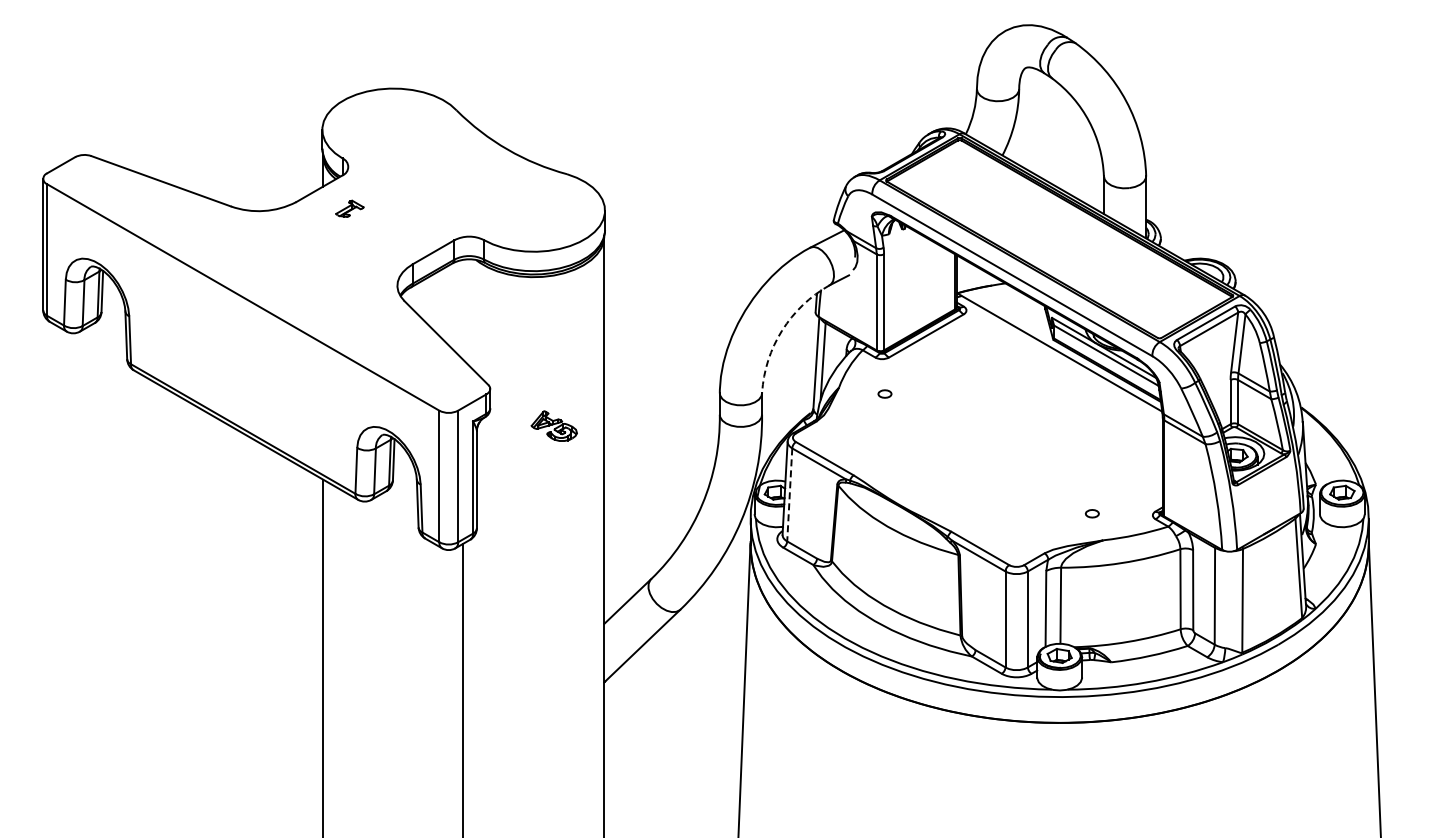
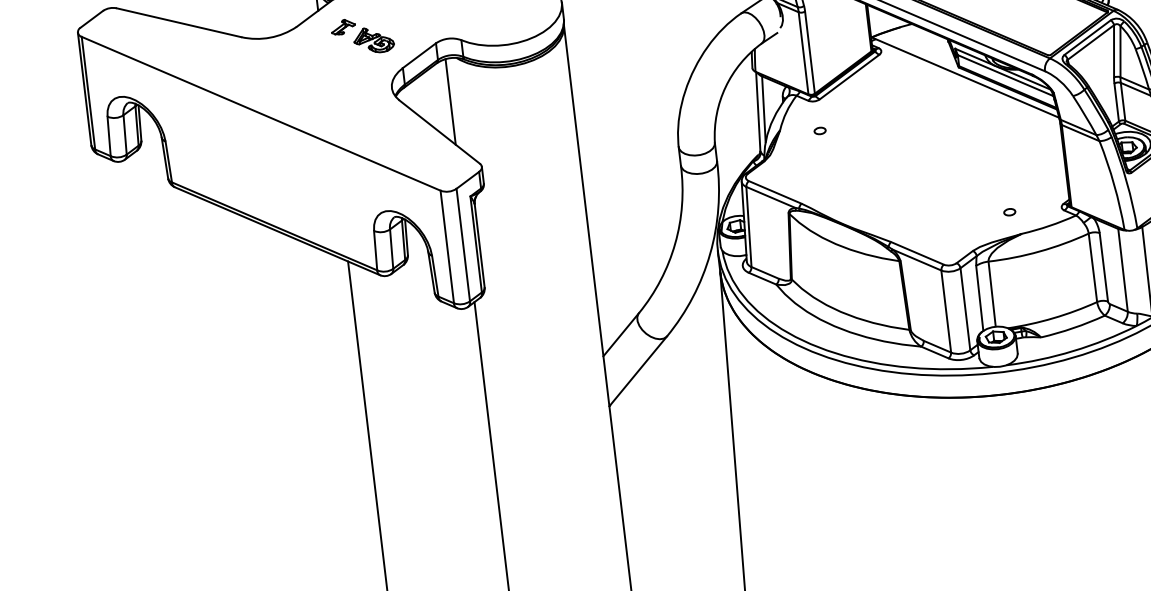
line: (463, 309) -> (450, 101), added
arc: (782, 330) -> (725, 87), dashed -> solid
part: (553, 425) -> (373, 39), moved
line: (789, 494) -> (748, 226), dashed -> solid

